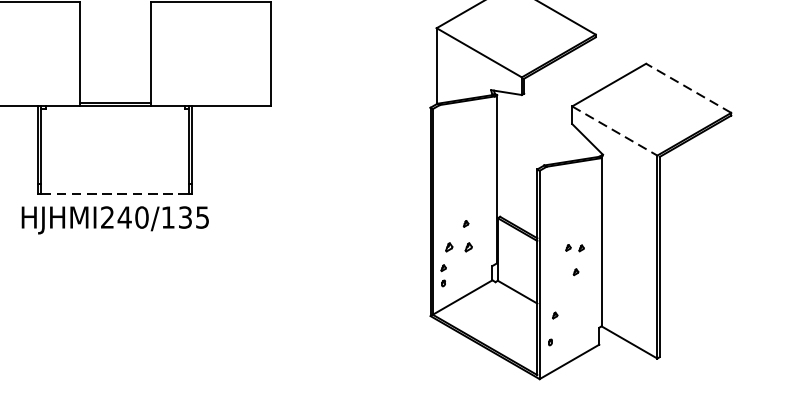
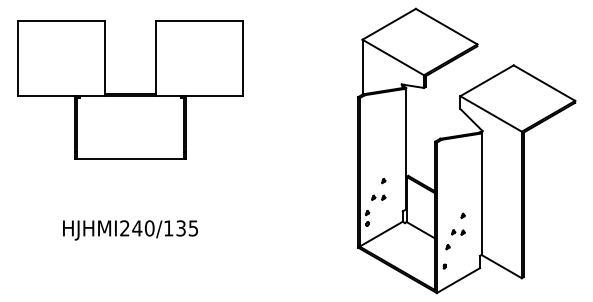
line: (688, 87) -> (544, 82), dashed -> solid
line: (615, 131) -> (491, 114), dashed -> solid
line: (115, 194) -> (130, 159), dashed -> solid
text: (115, 220) -> (130, 230), moved
part: (458, 246) -> (378, 197), size x0.71
part: (575, 248) -> (458, 232), moved

